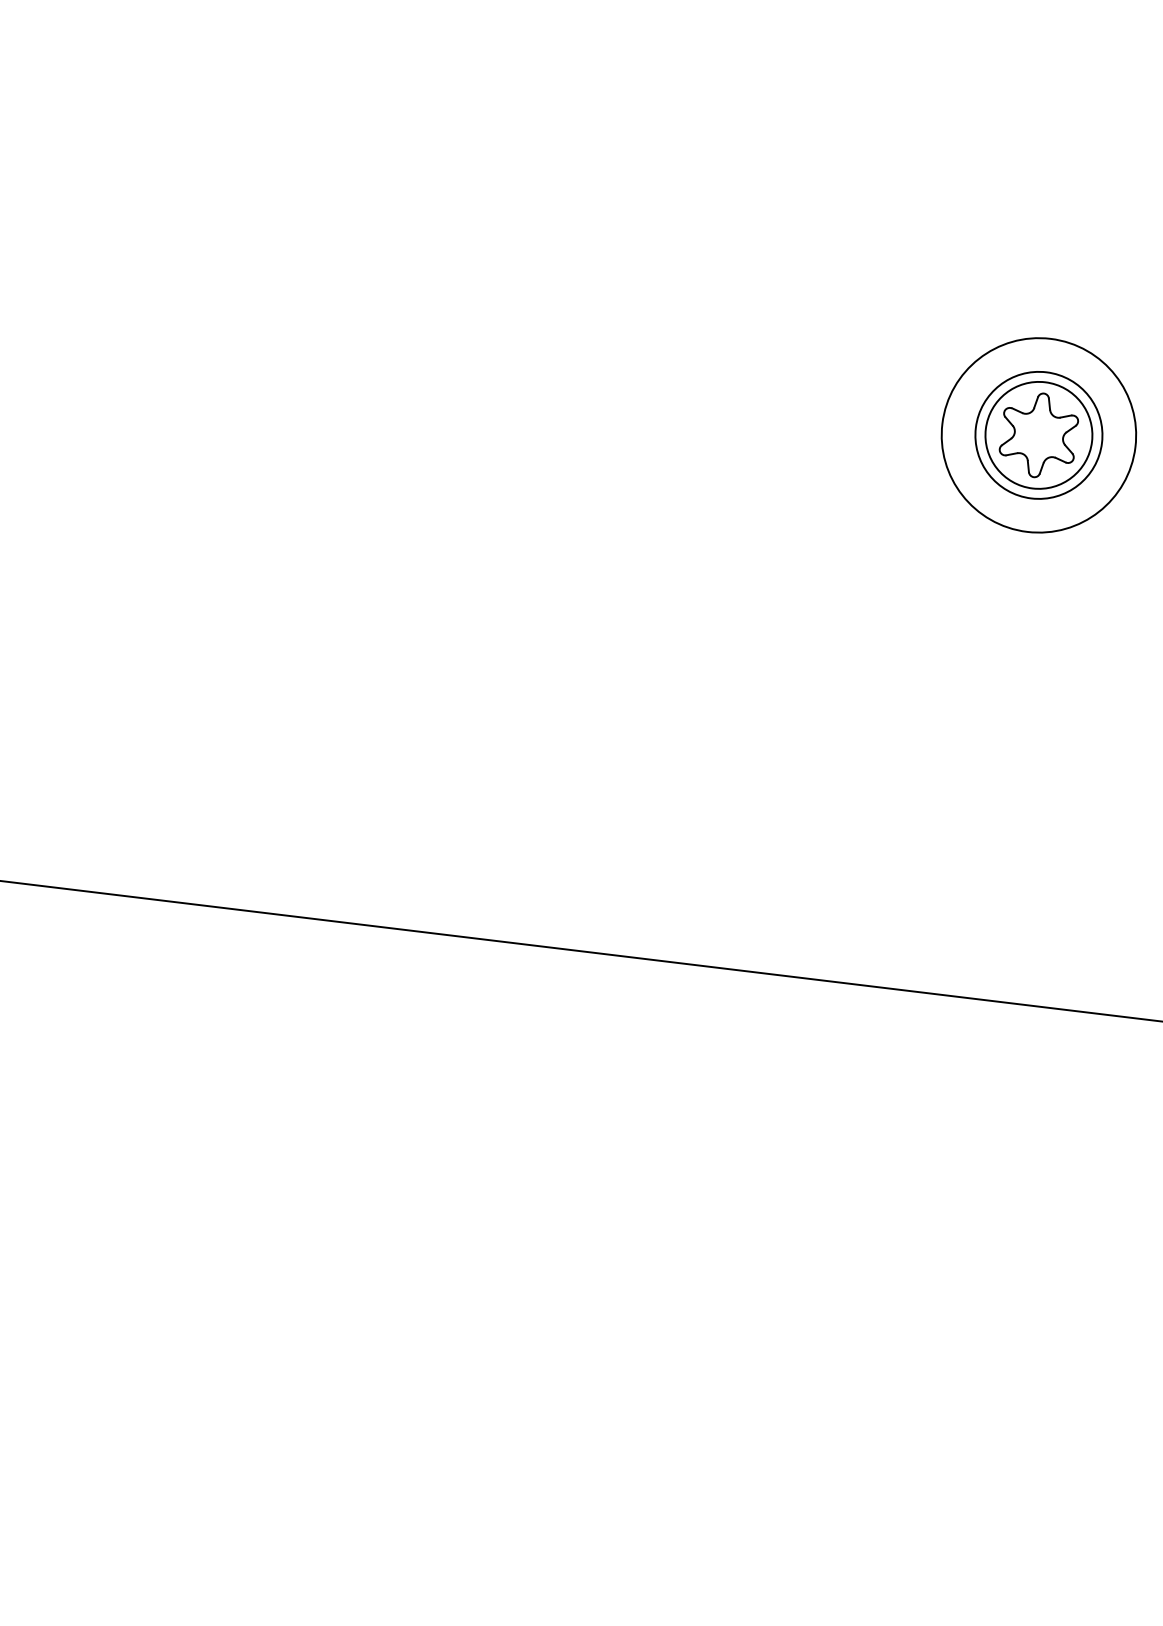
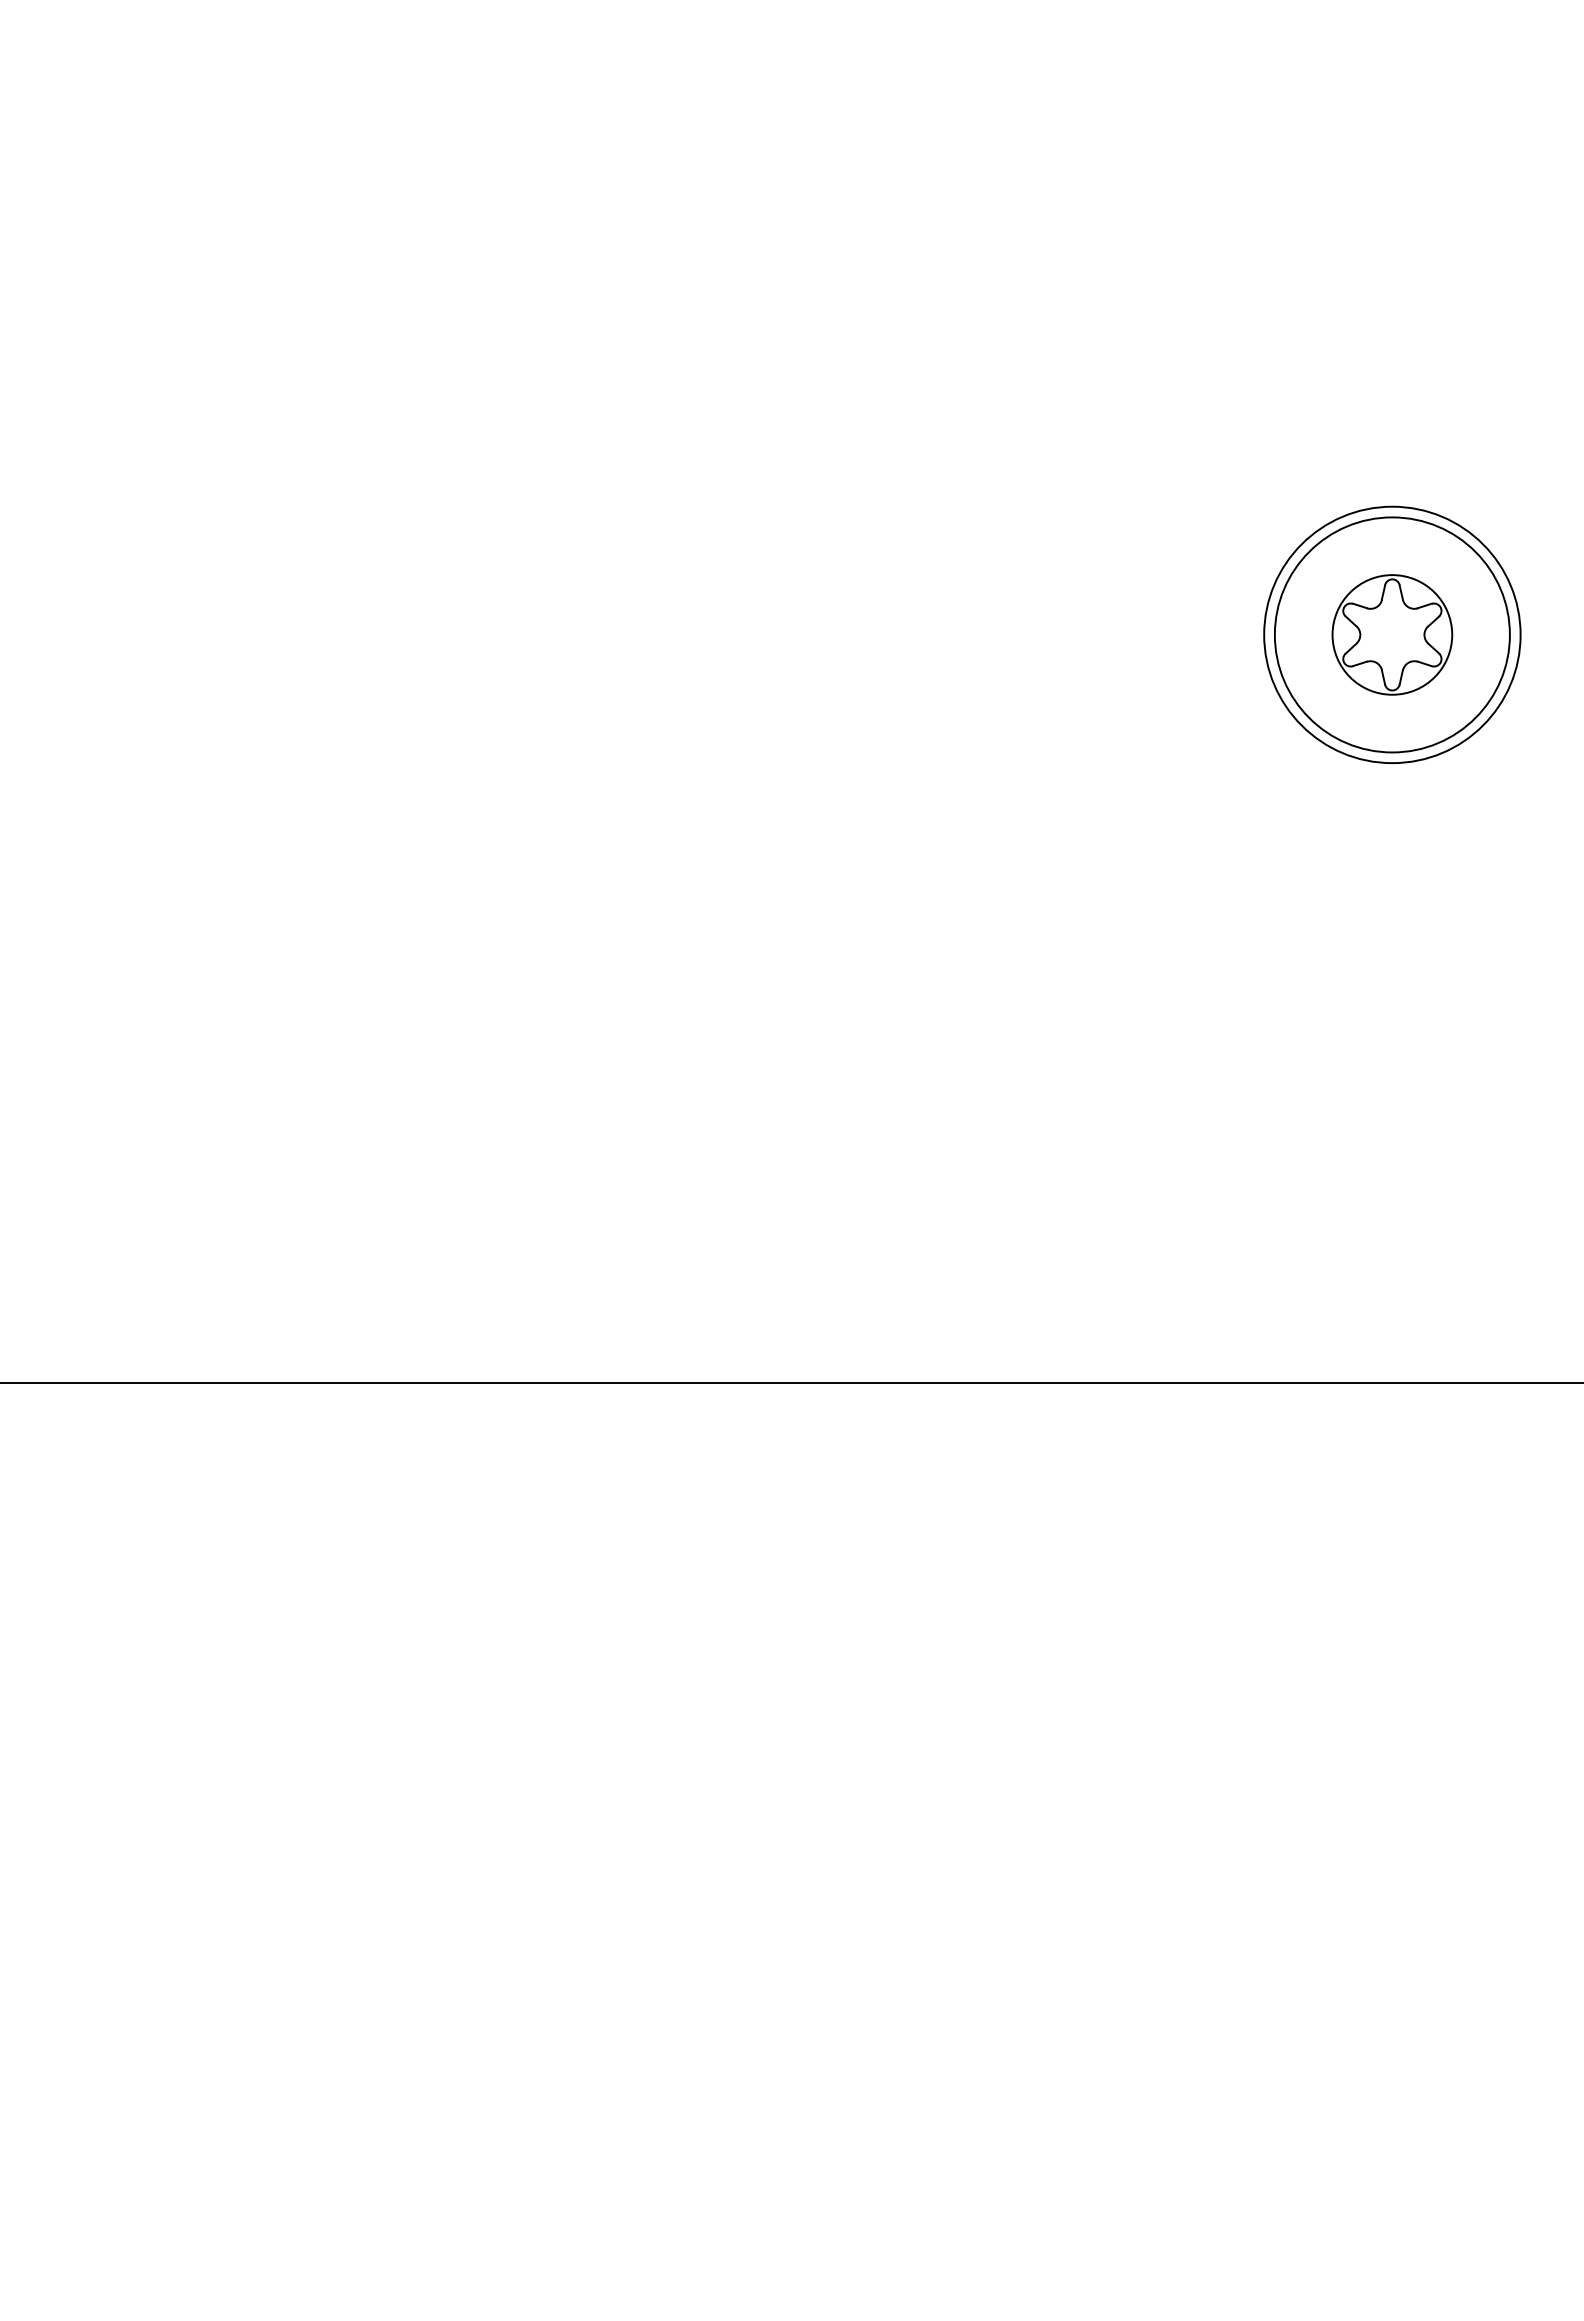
circle: (1038, 434) -> (1391, 634), size x1.67
circle: (1039, 435) -> (1392, 634), size x0.71

